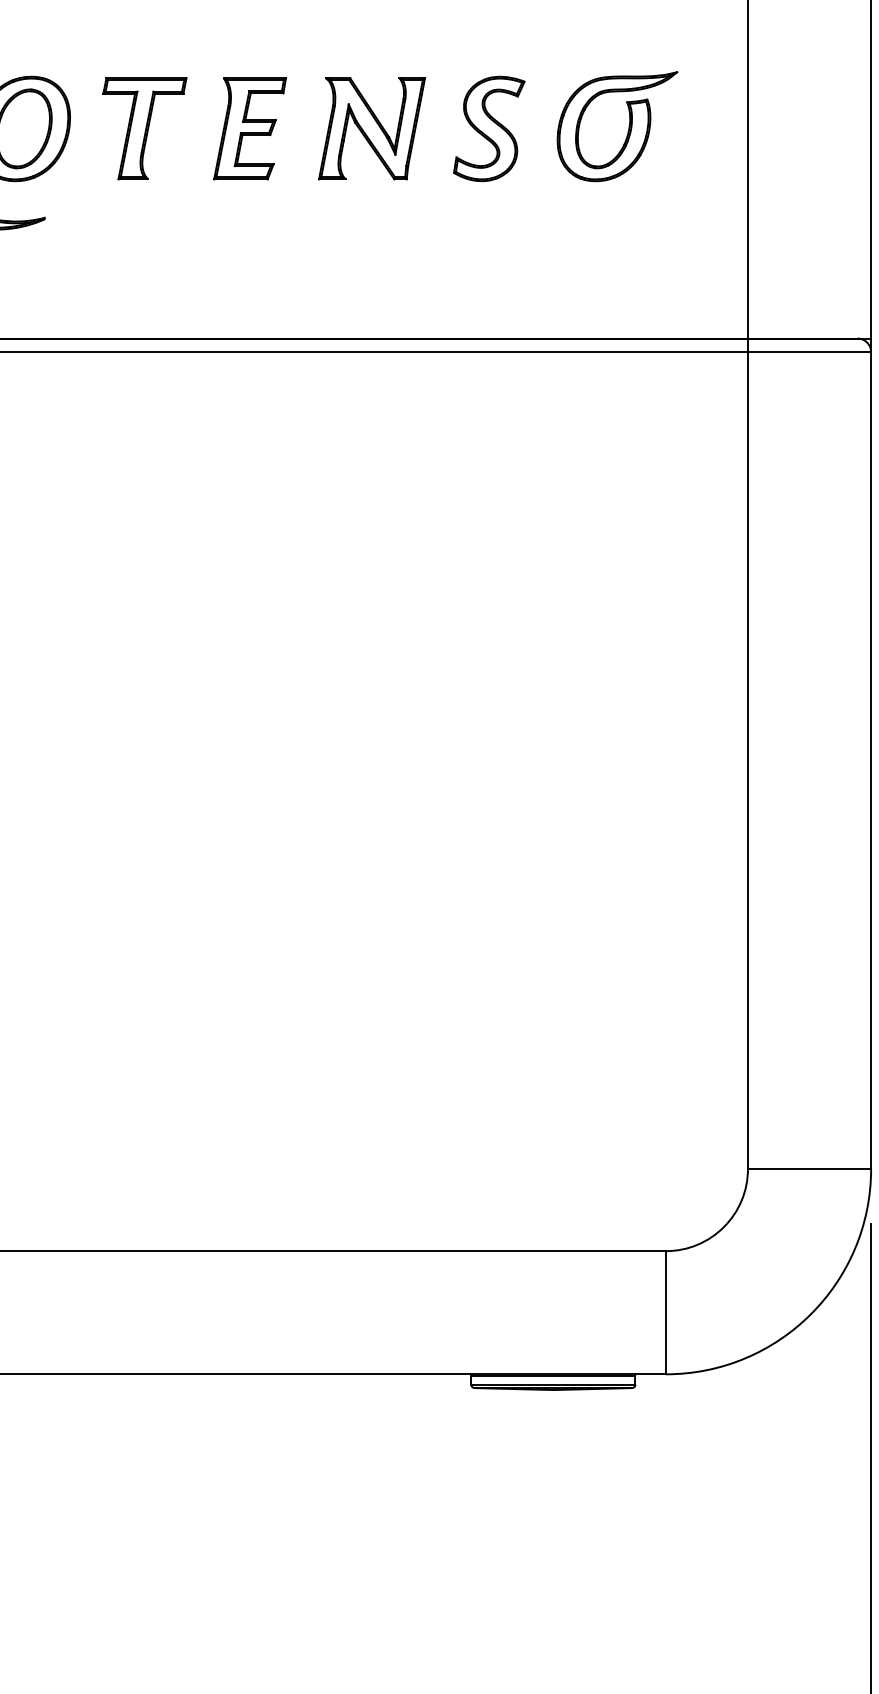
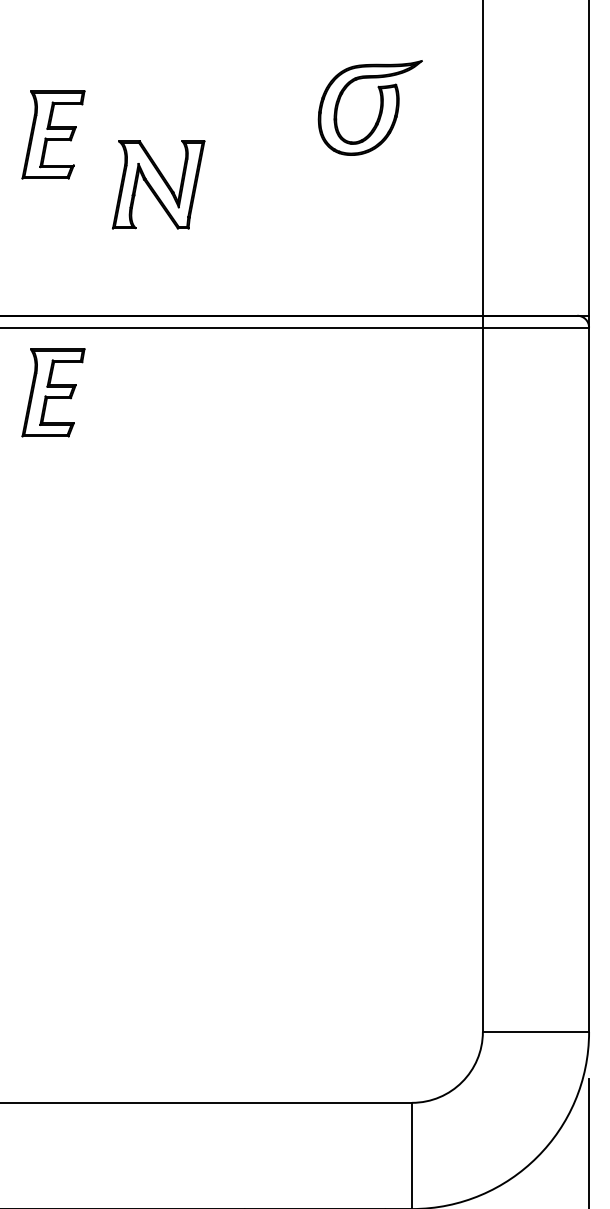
part: (628, 126) -> (379, 107), moved
part: (372, 128) -> (159, 184), moved
part: (489, 128) -> (259, 134), removed
part: (250, 427) -> (53, 392), added

